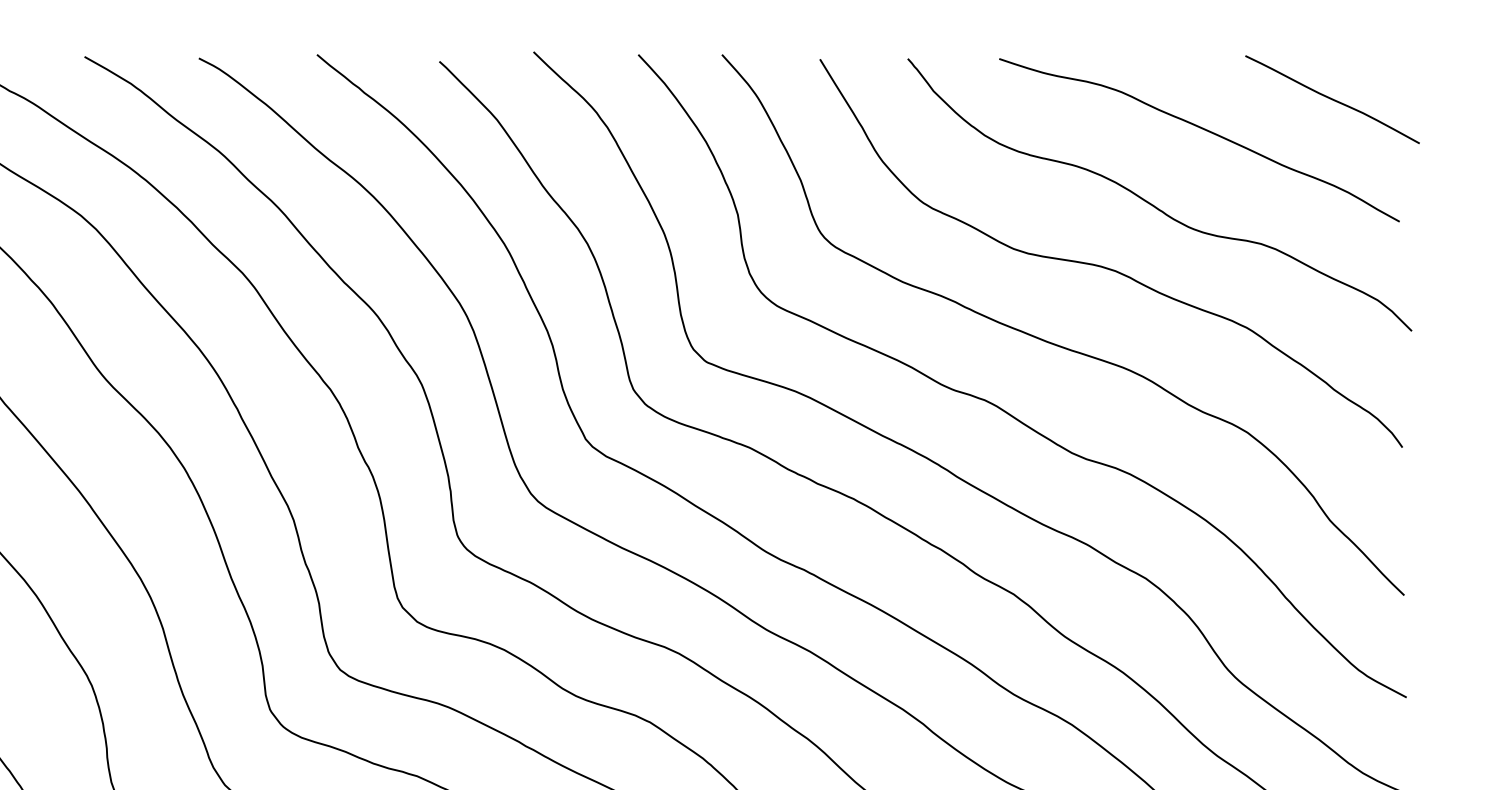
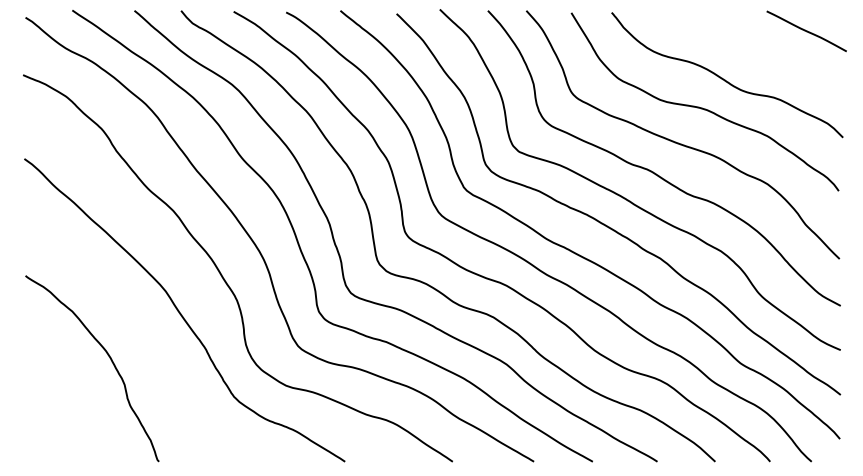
curve: (1201, 130) -> (746, 45), removed

